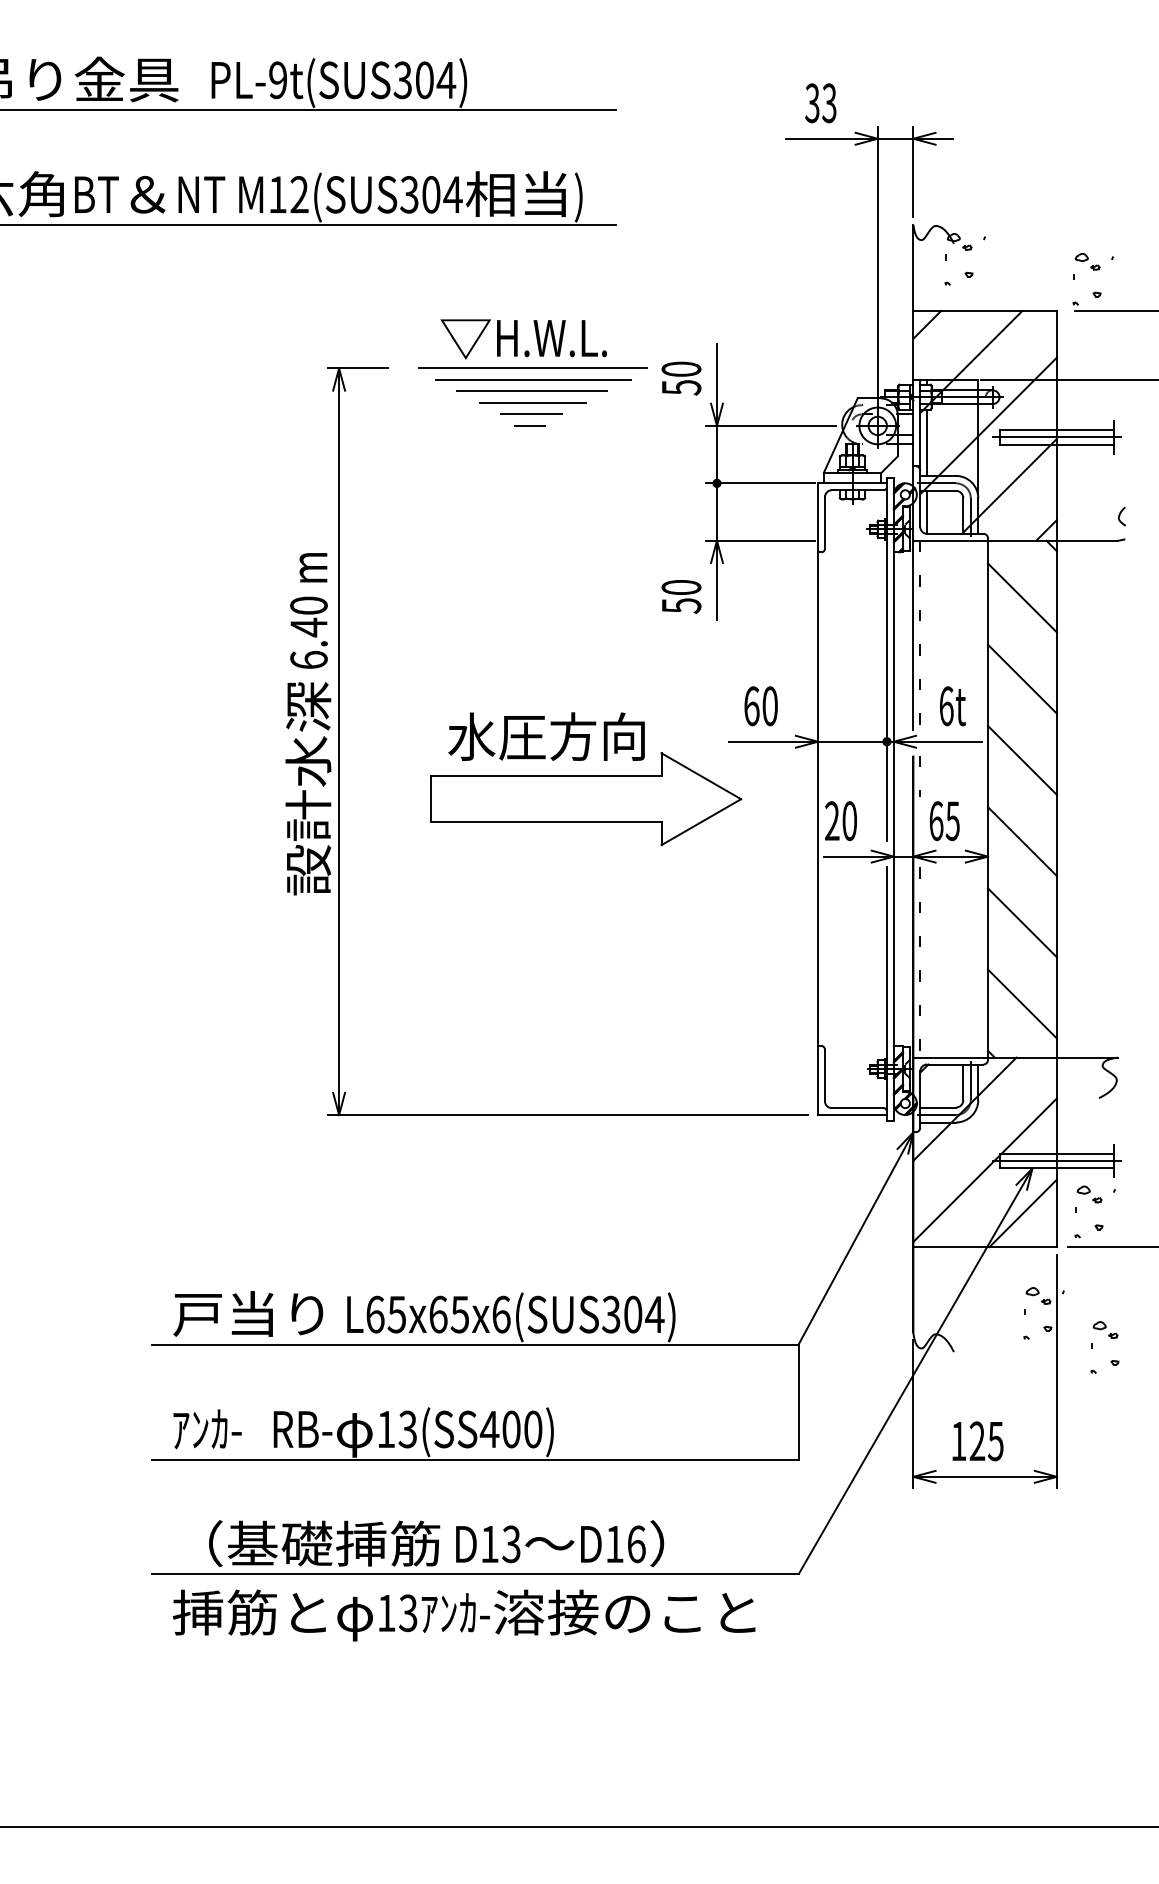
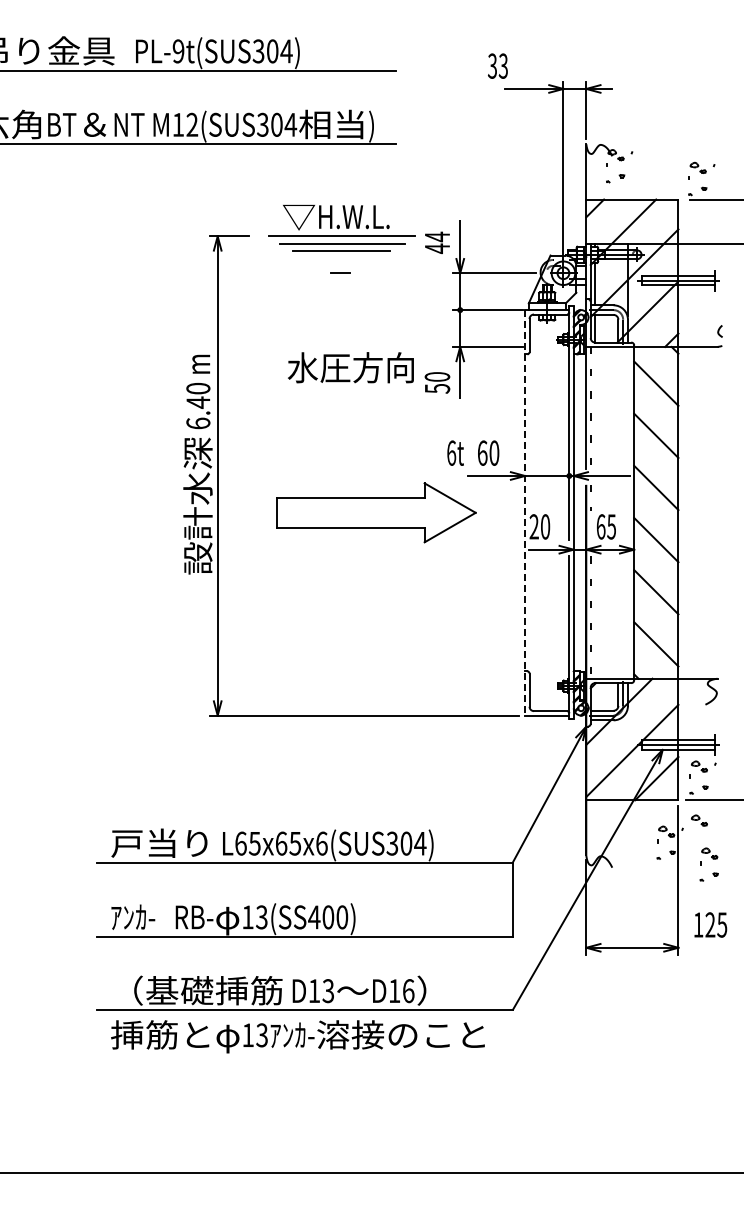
text: (820, 102) -> (497, 65), moved
text: (681, 378) -> (437, 242), 50 -> 44
line: (531, 402) -> (341, 258), removed
line: (530, 413) -> (340, 265), removed
text: (952, 705) -> (455, 452), moved
text: (546, 736) -> (350, 367), moved
line: (818, 798) -> (525, 512), solid -> dashed
part: (1089, 1278) -> (699, 820), added
text: (977, 1440) -> (710, 924), moved

